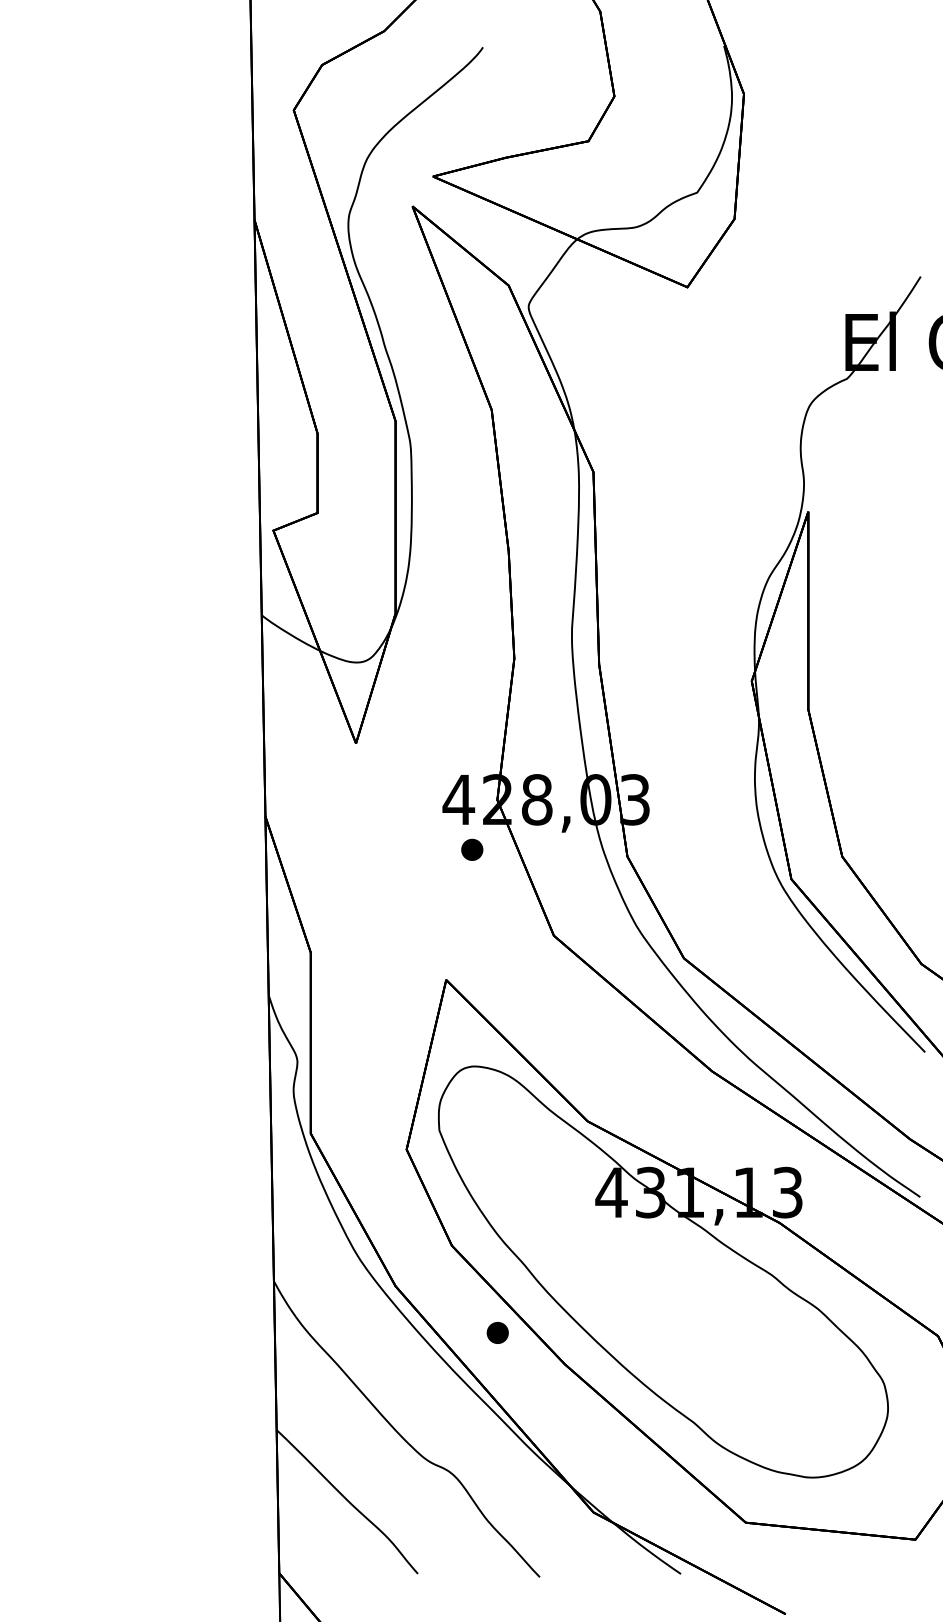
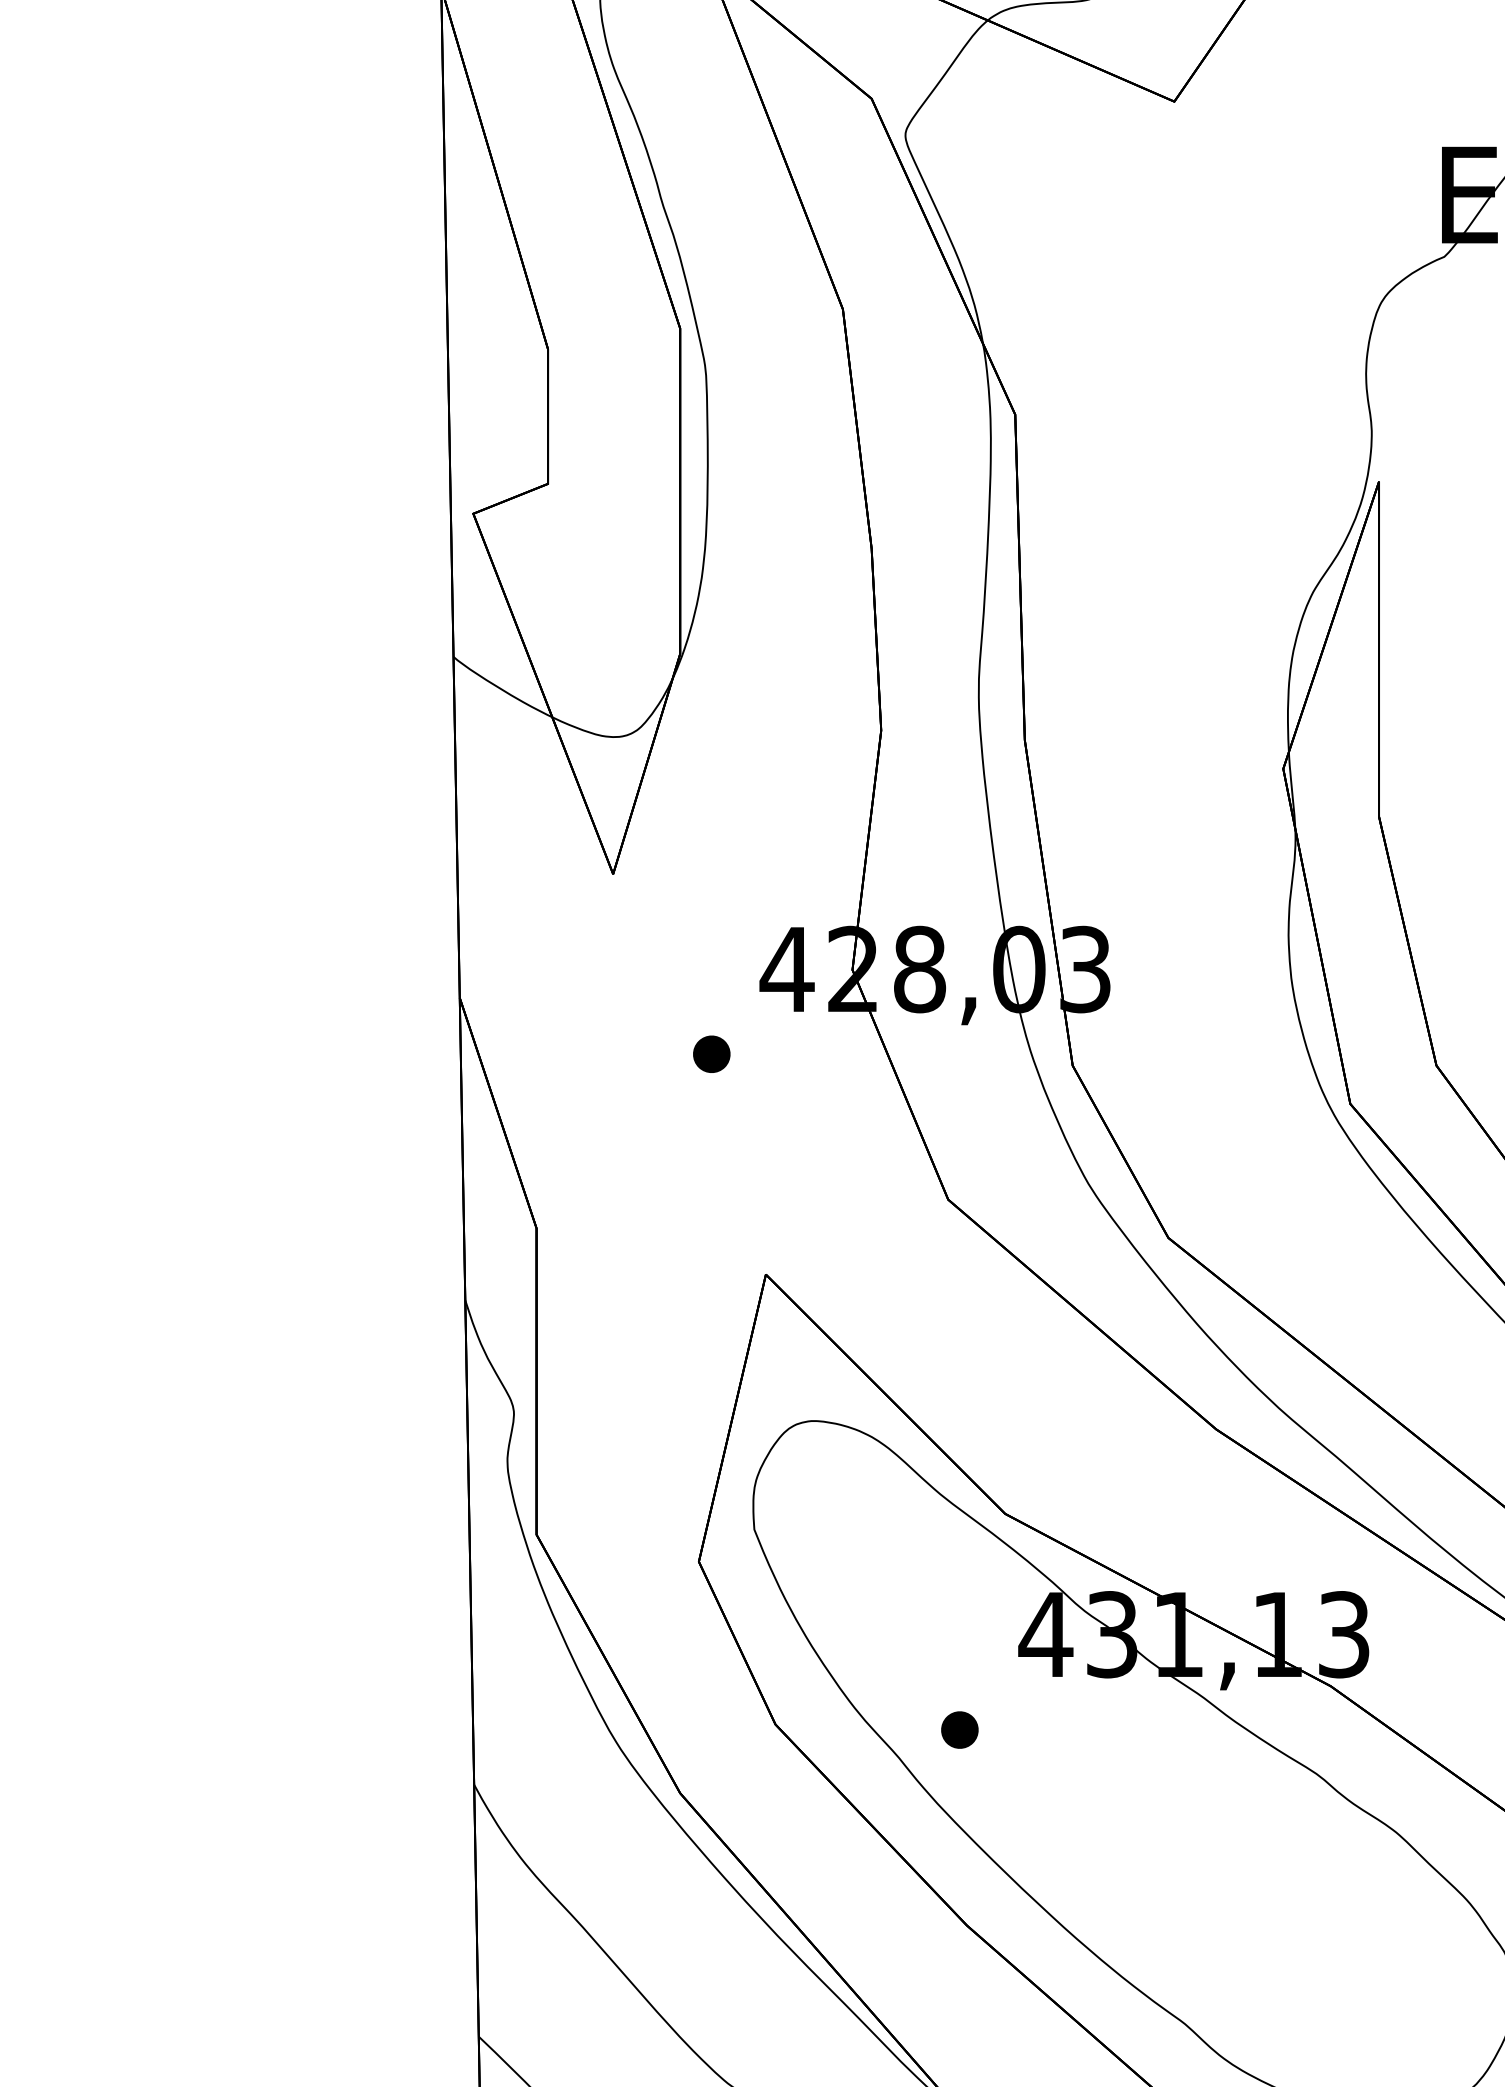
part: (472, 849) -> (712, 1053), moved
part: (497, 1332) -> (959, 1729), moved

